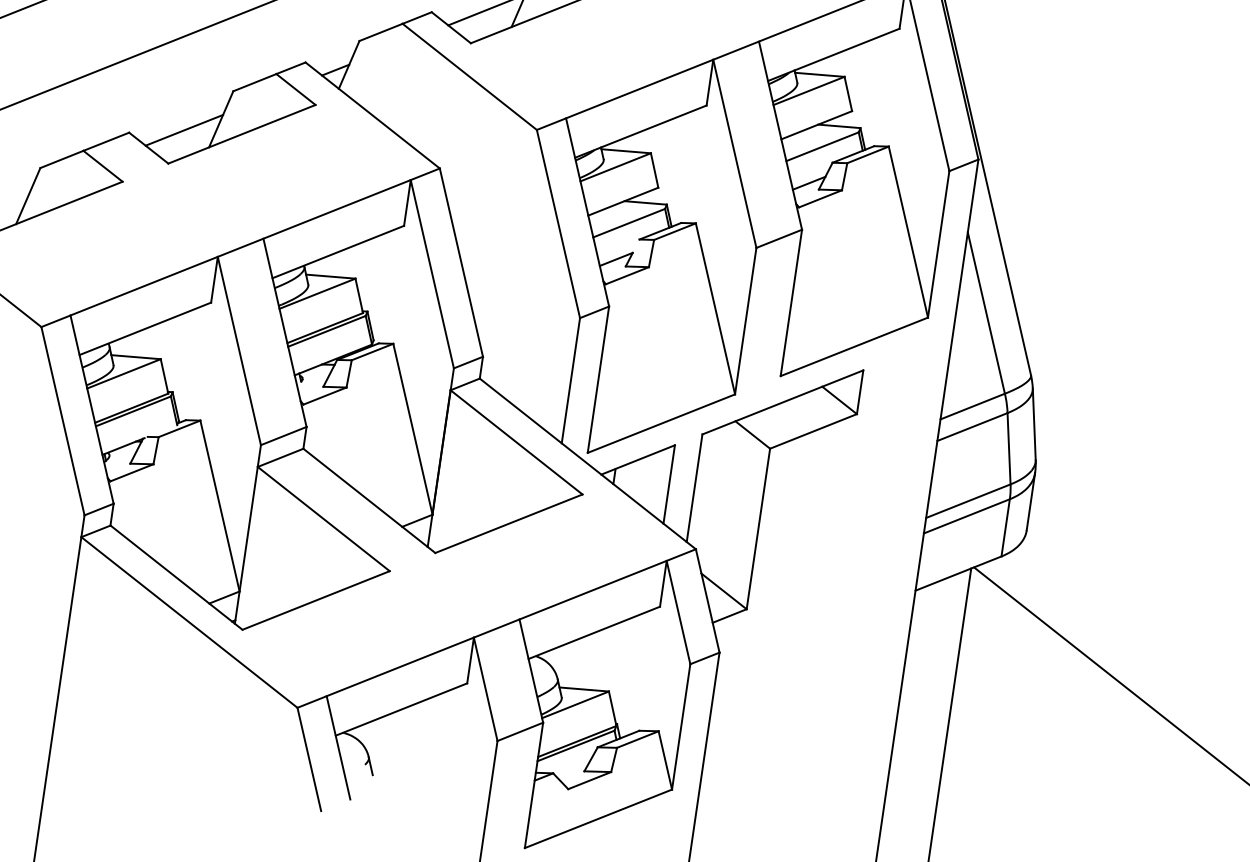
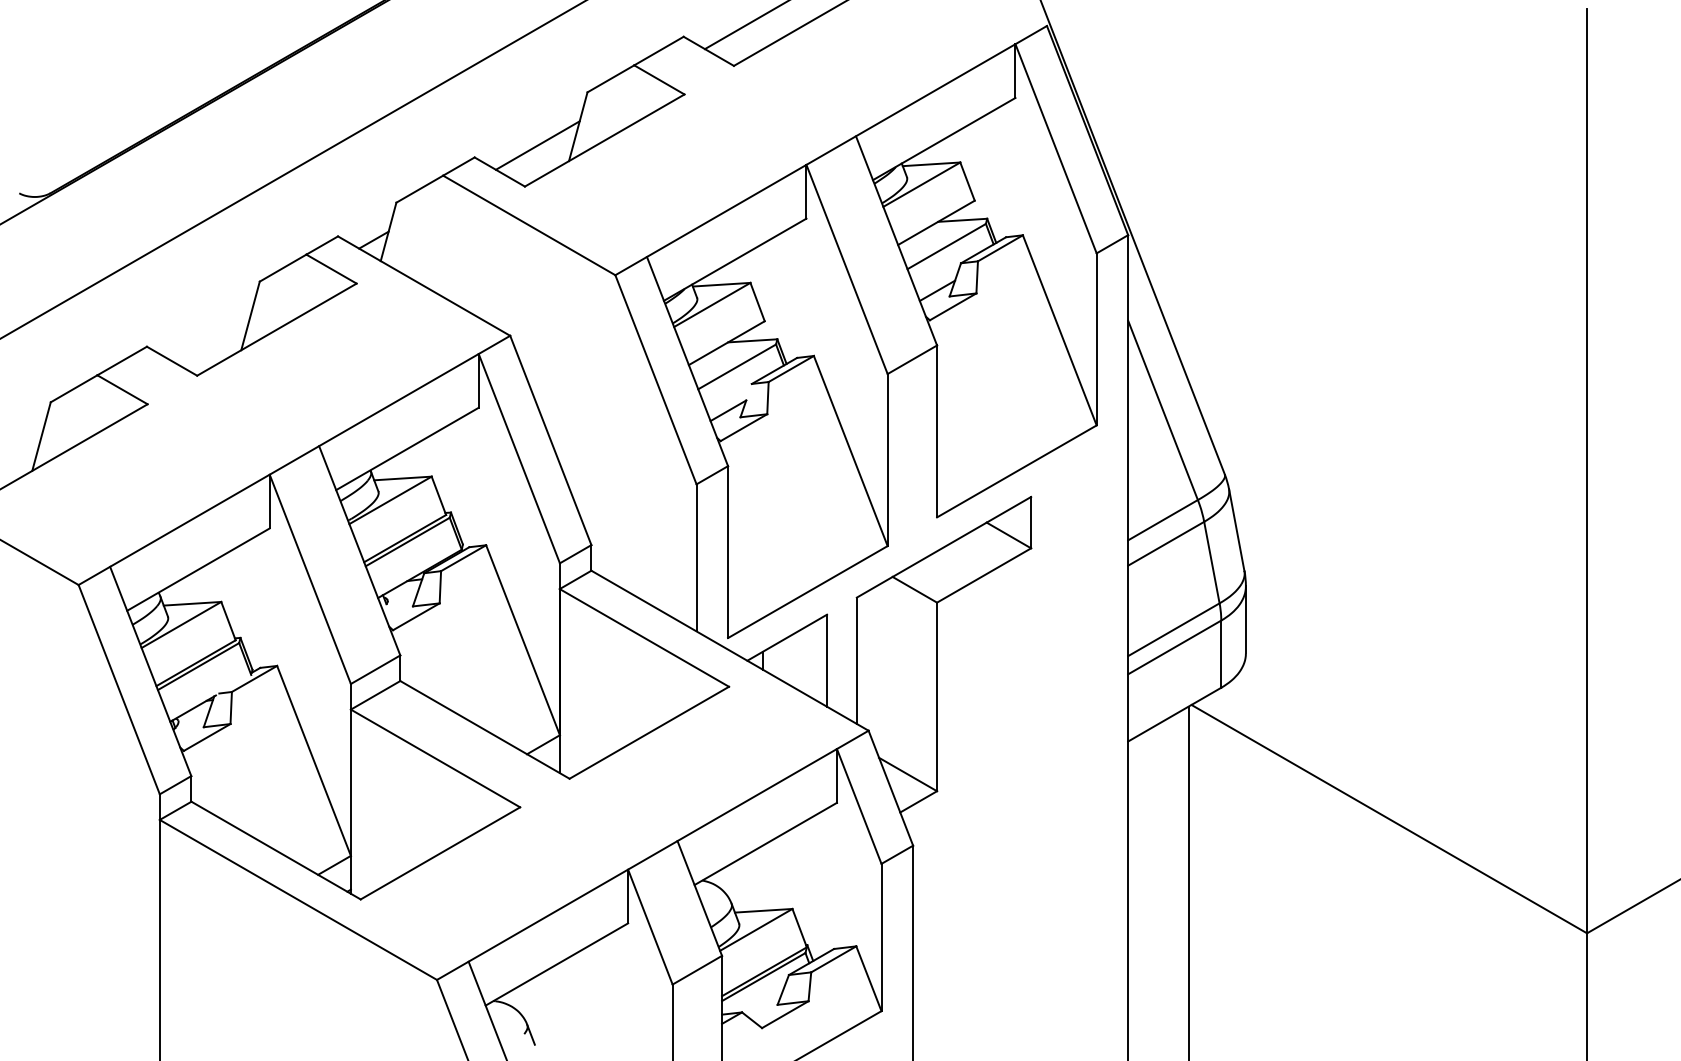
line: (183, 130) -> (209, 334), removed

